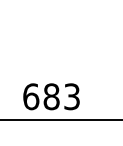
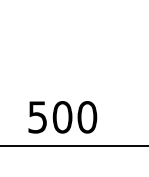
text: (51, 96) -> (62, 116), 683 -> 500

